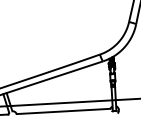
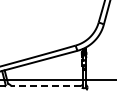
line: (63, 111) -> (46, 86), solid -> dashed

